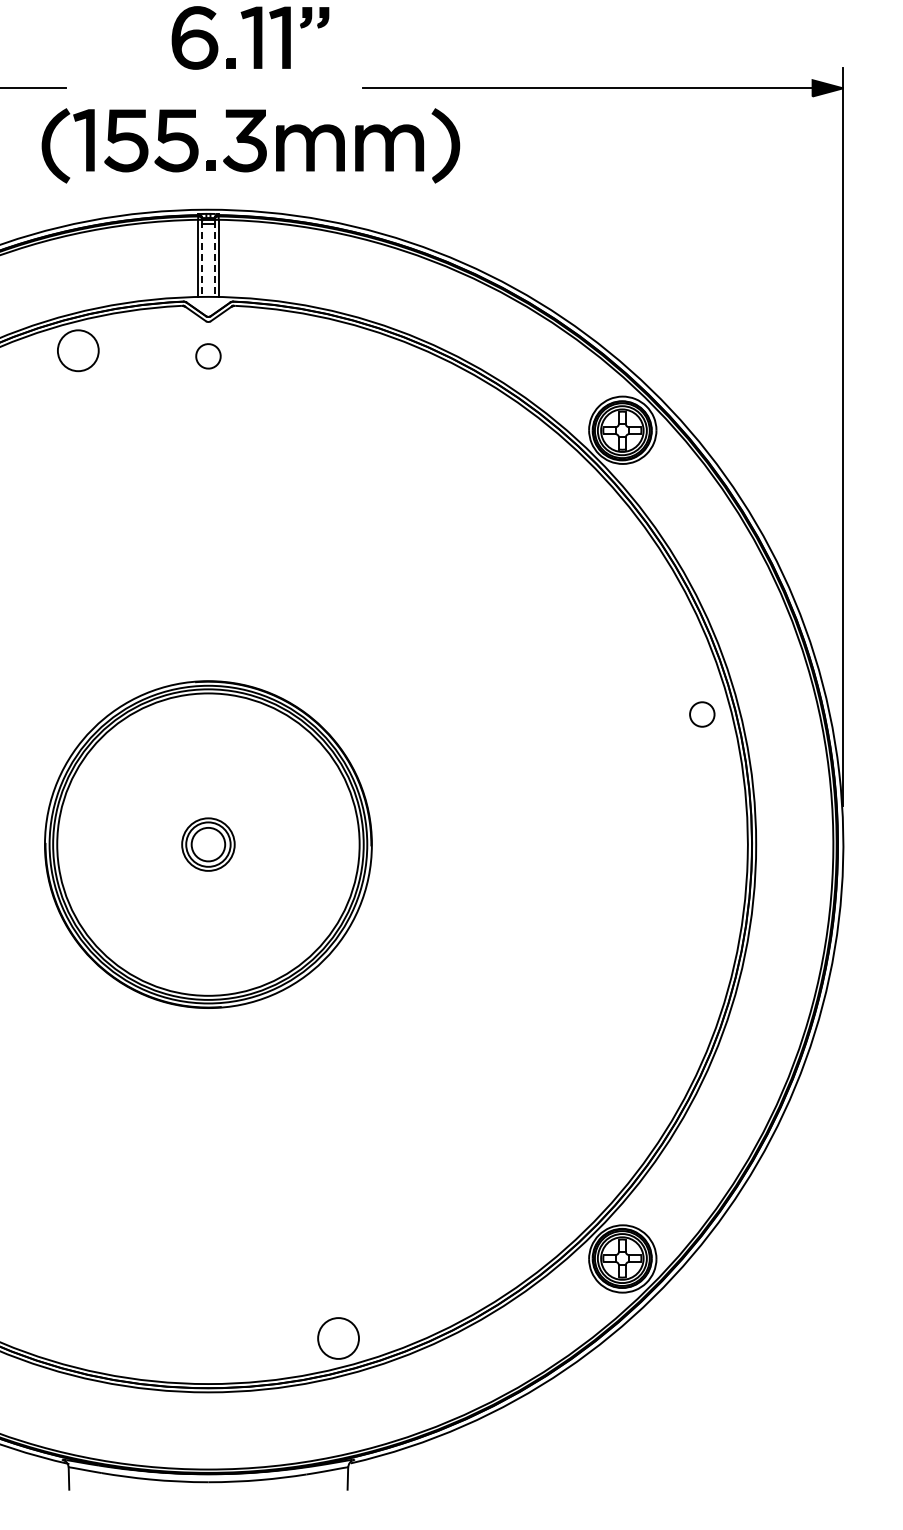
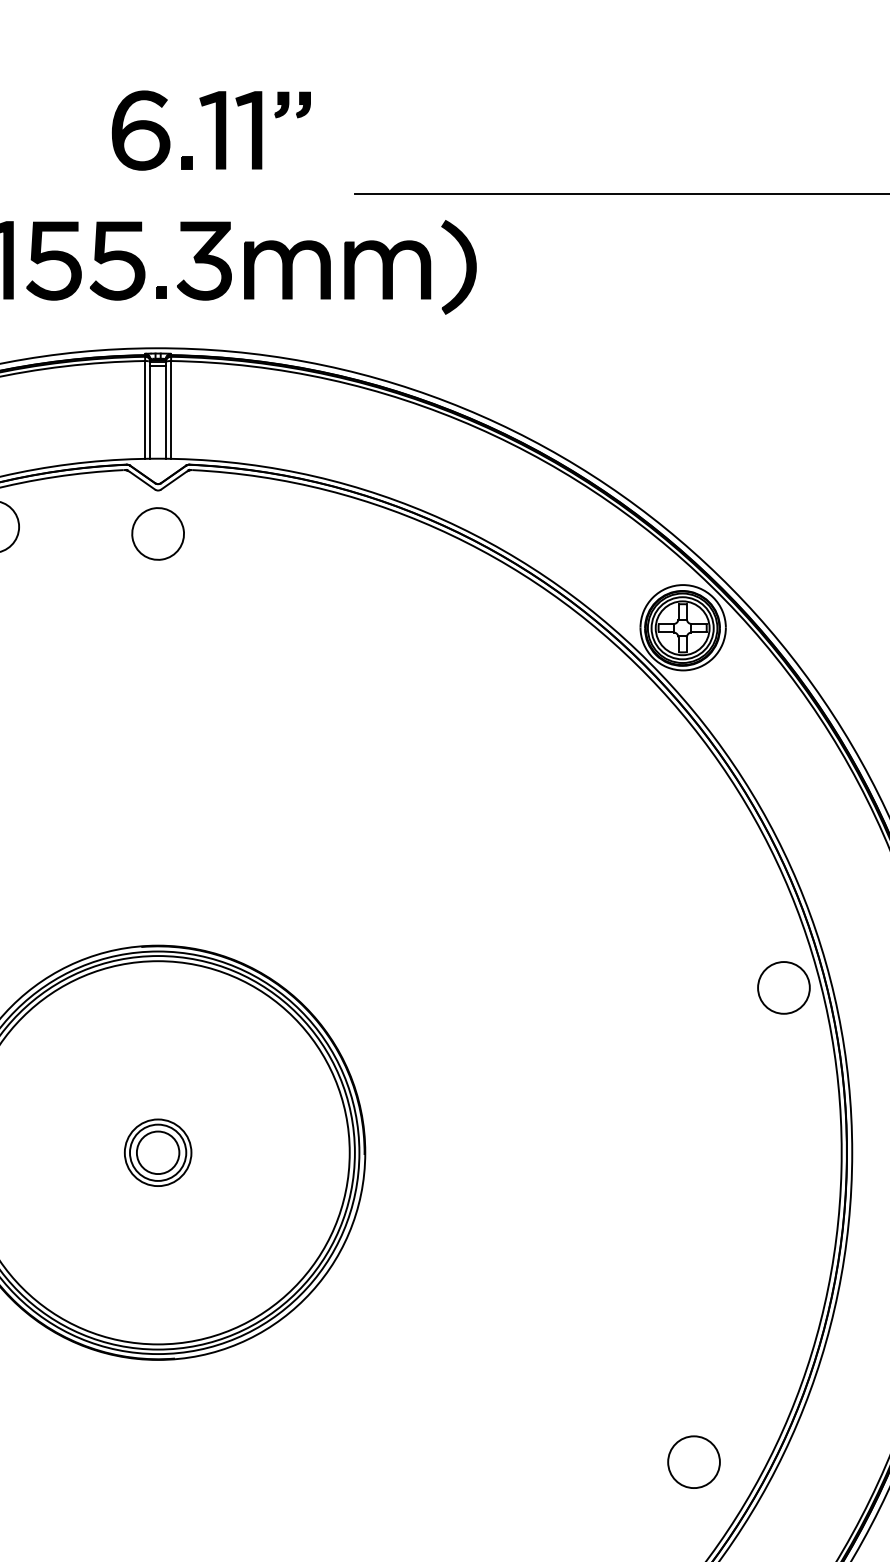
line: (202, 259) -> (150, 411), dashed -> solid
line: (214, 259) -> (165, 411), dashed -> solid
part: (208, 356) -> (158, 534), size x1.67
circle: (701, 714) -> (782, 987), size x1.67
part: (631, 1088) -> (694, 1461), added

